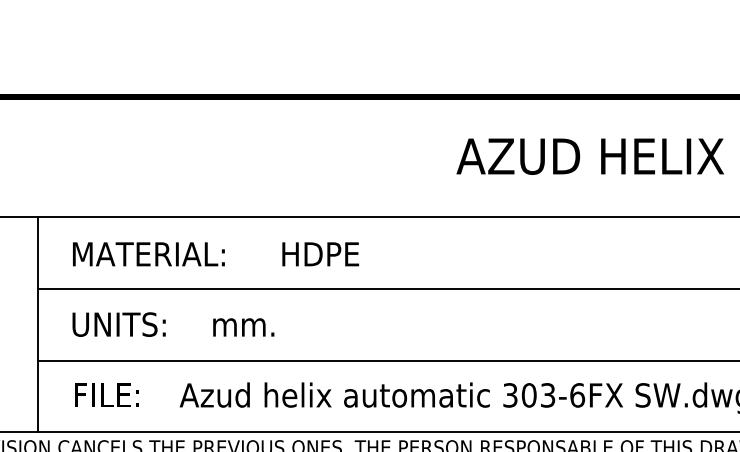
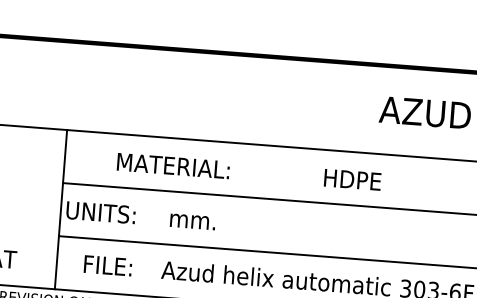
text: (148, 254) -> (173, 166), moved
text: (320, 254) -> (352, 179), moved
text: (118, 324) -> (100, 212), moved
text: (243, 327) -> (192, 221), moved

